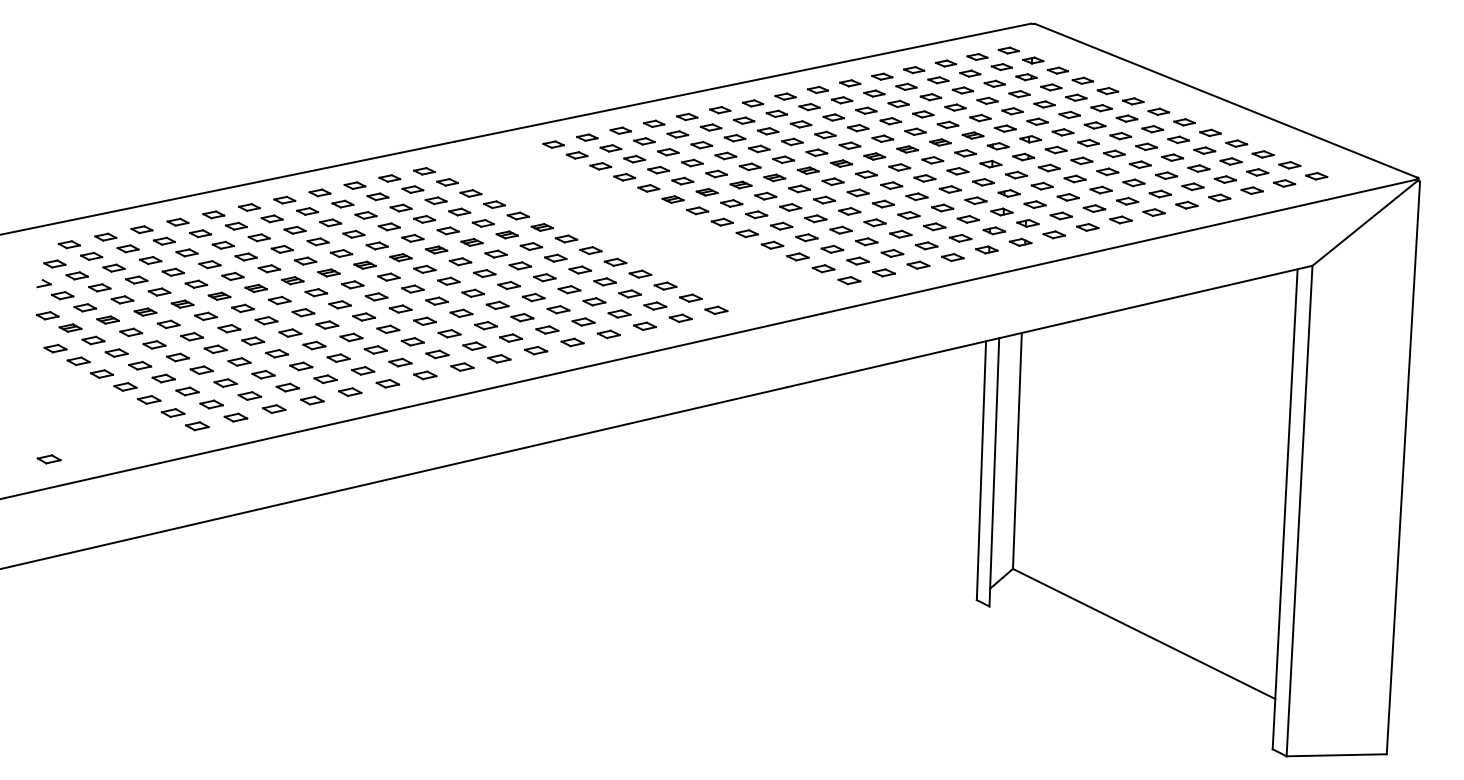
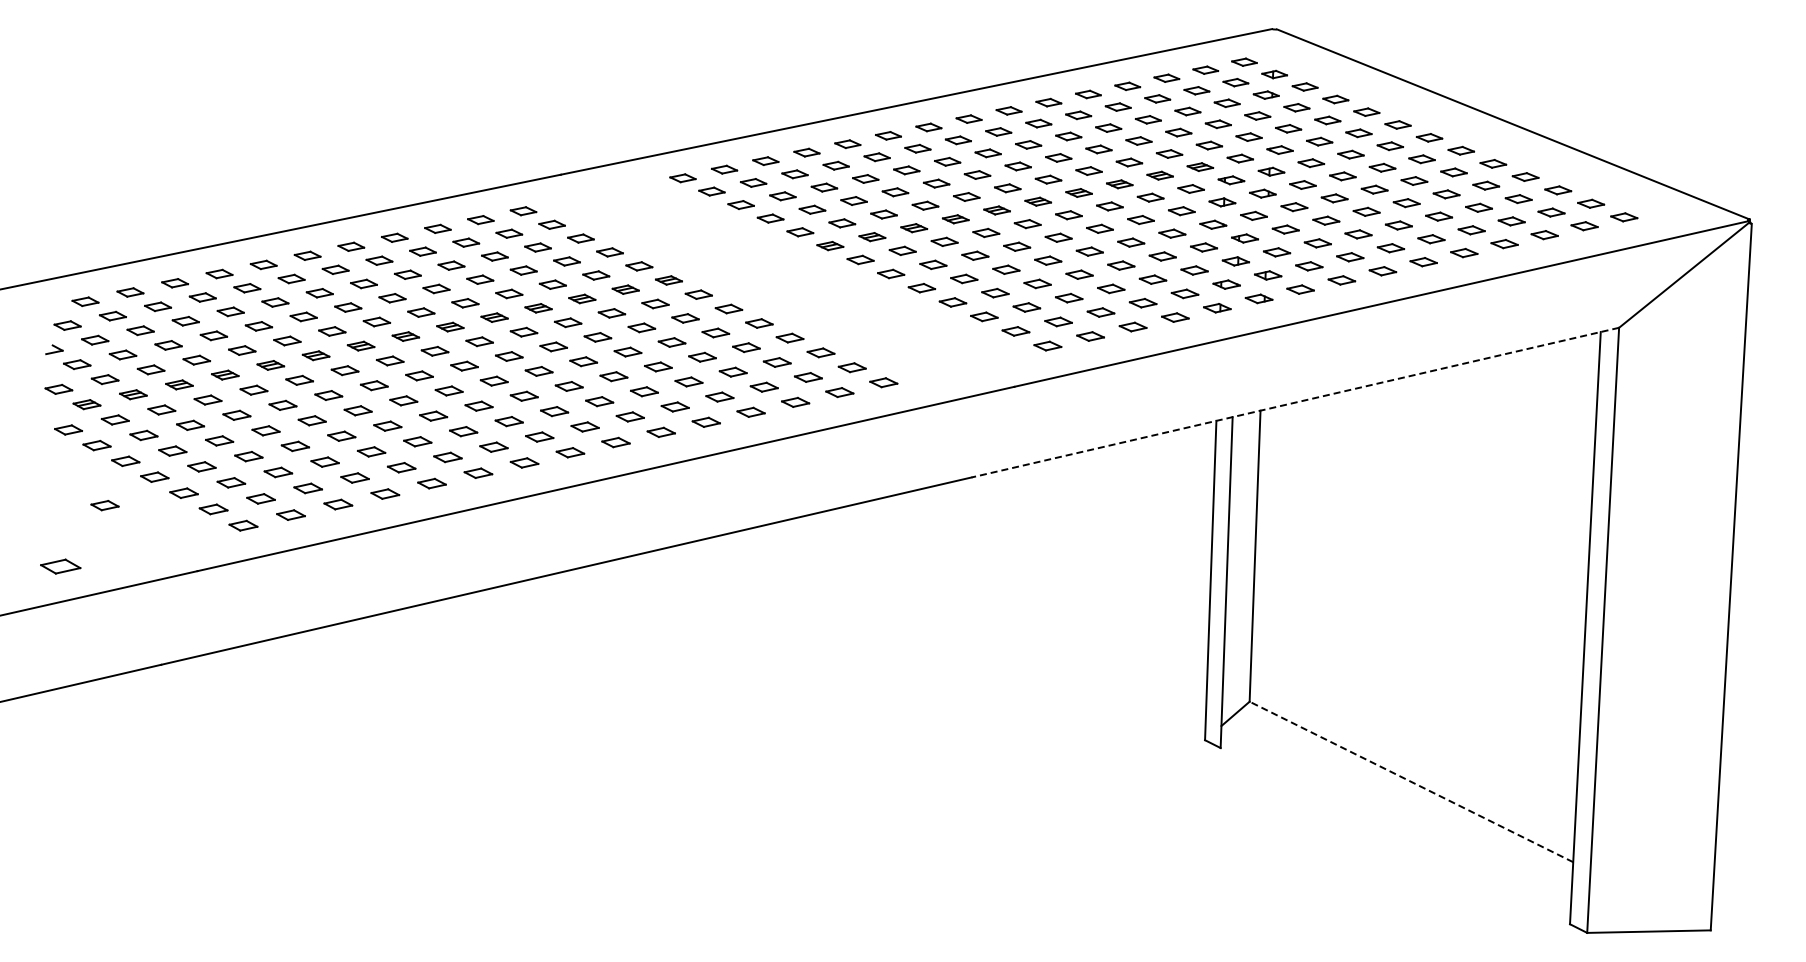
line: (1049, 326) -> (1294, 402), solid -> dashed
part: (84, 409) -> (104, 505), added
part: (49, 459) -> (60, 566), size x1.4
line: (1144, 633) -> (1411, 781), solid -> dashed

